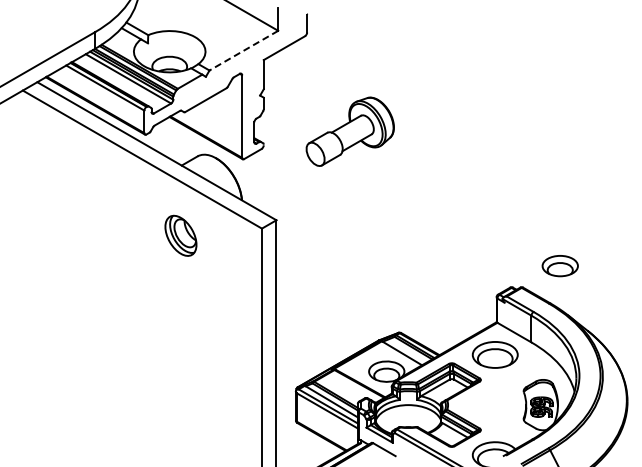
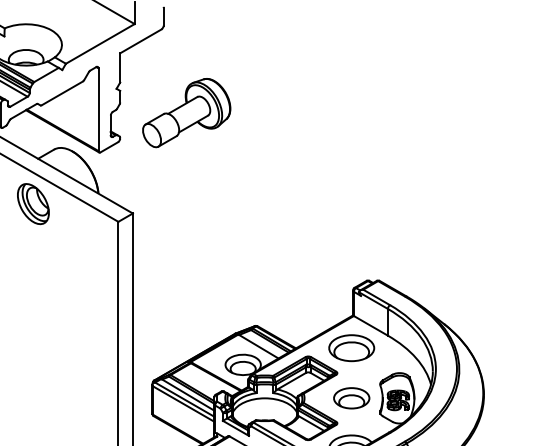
line: (243, 50) -> (99, 43), dashed -> solid
part: (349, 131) -> (185, 112), moved
part: (180, 235) -> (32, 203), moved
part: (559, 266) -> (350, 398), moved

